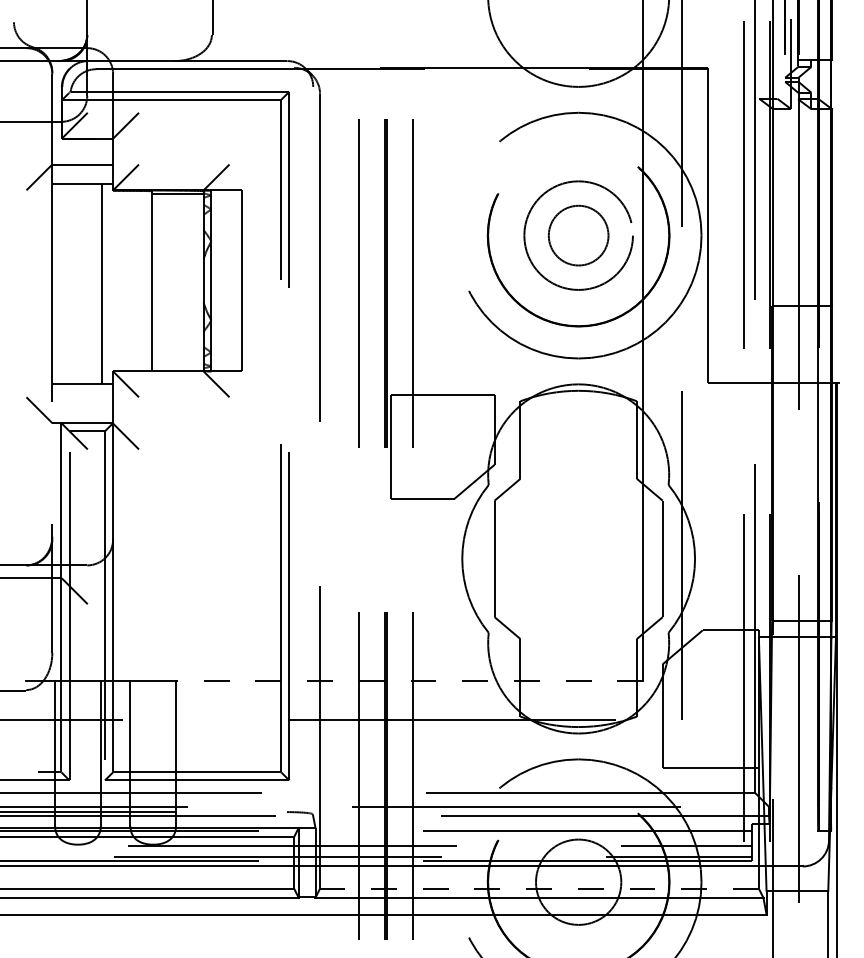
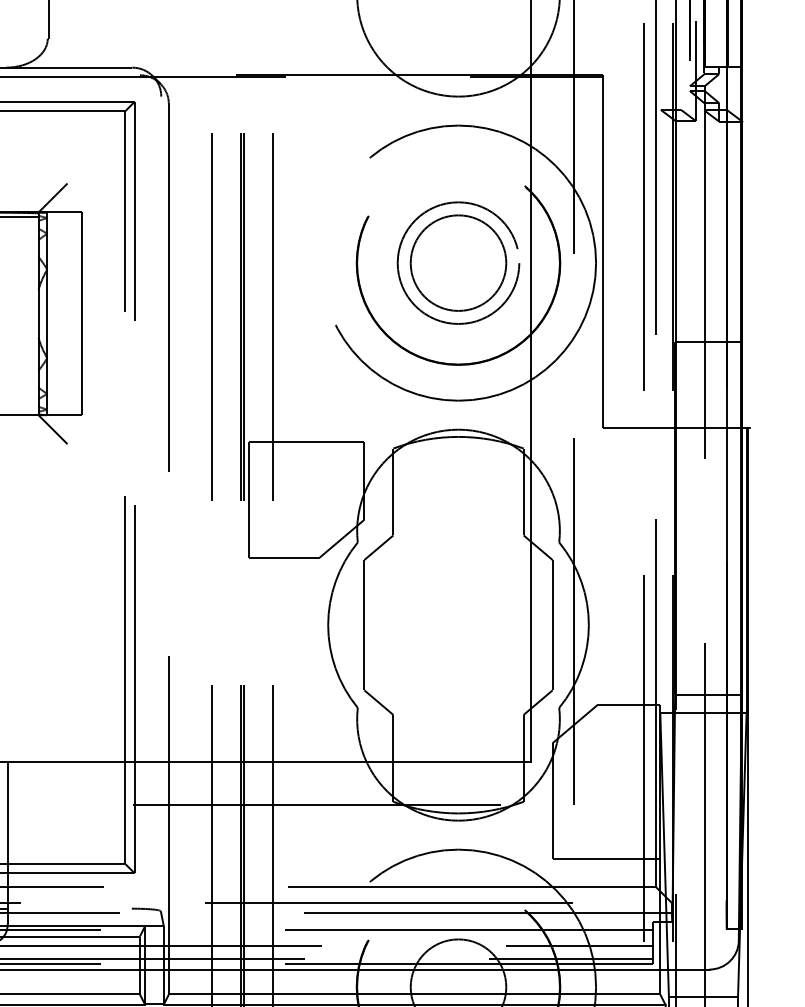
circle: (578, 235) -> (458, 262), size x1.43
line: (409, 681) -> (269, 762), dashed -> solid
line: (538, 888) -> (413, 994), dashed -> solid

